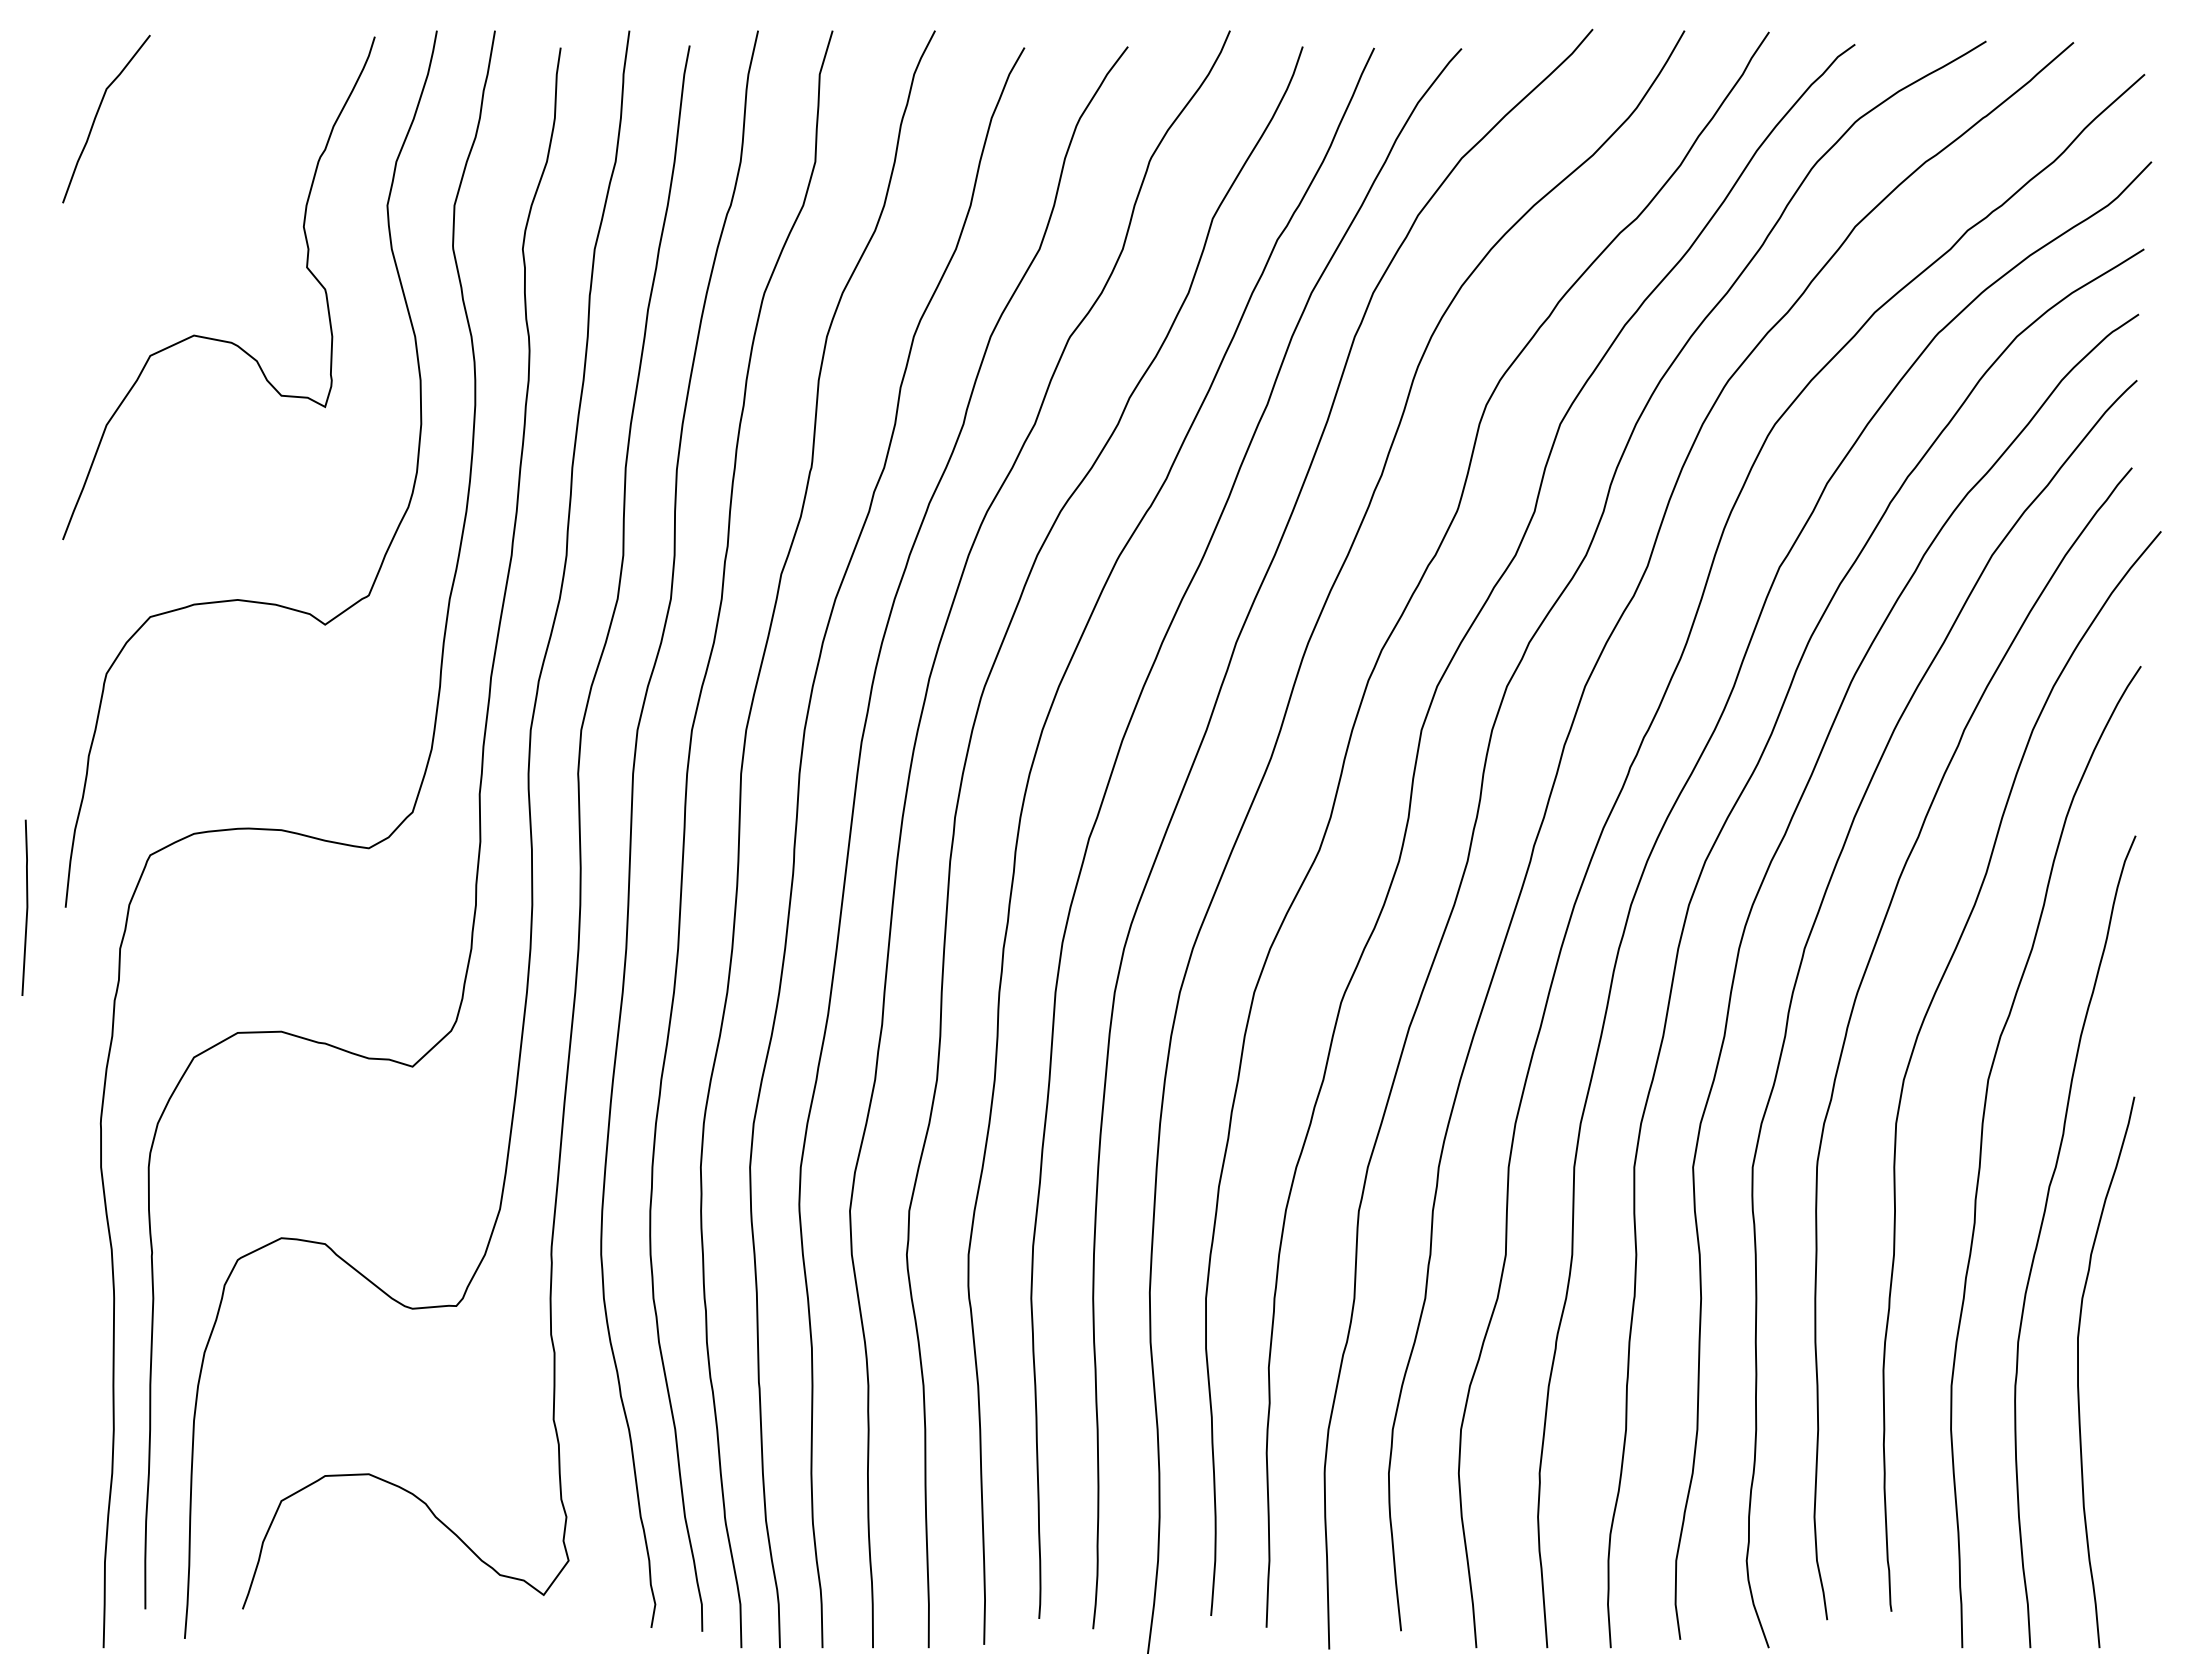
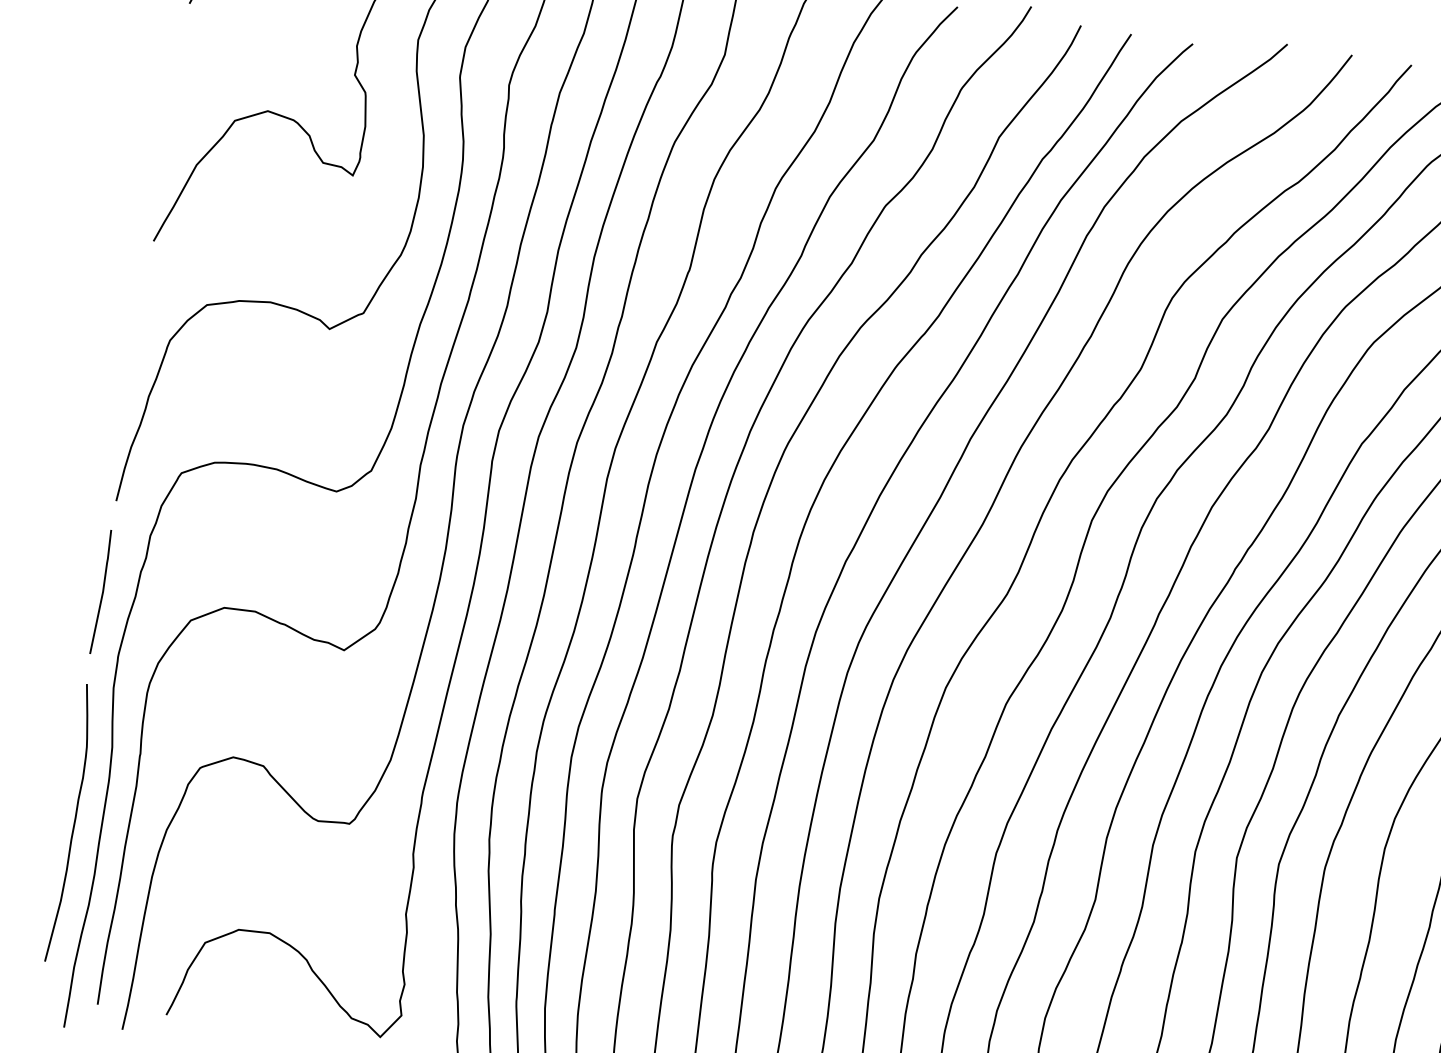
line: (26, 907) -> (102, 591), moved
curve: (74, 1363) -> (73, 823), added

